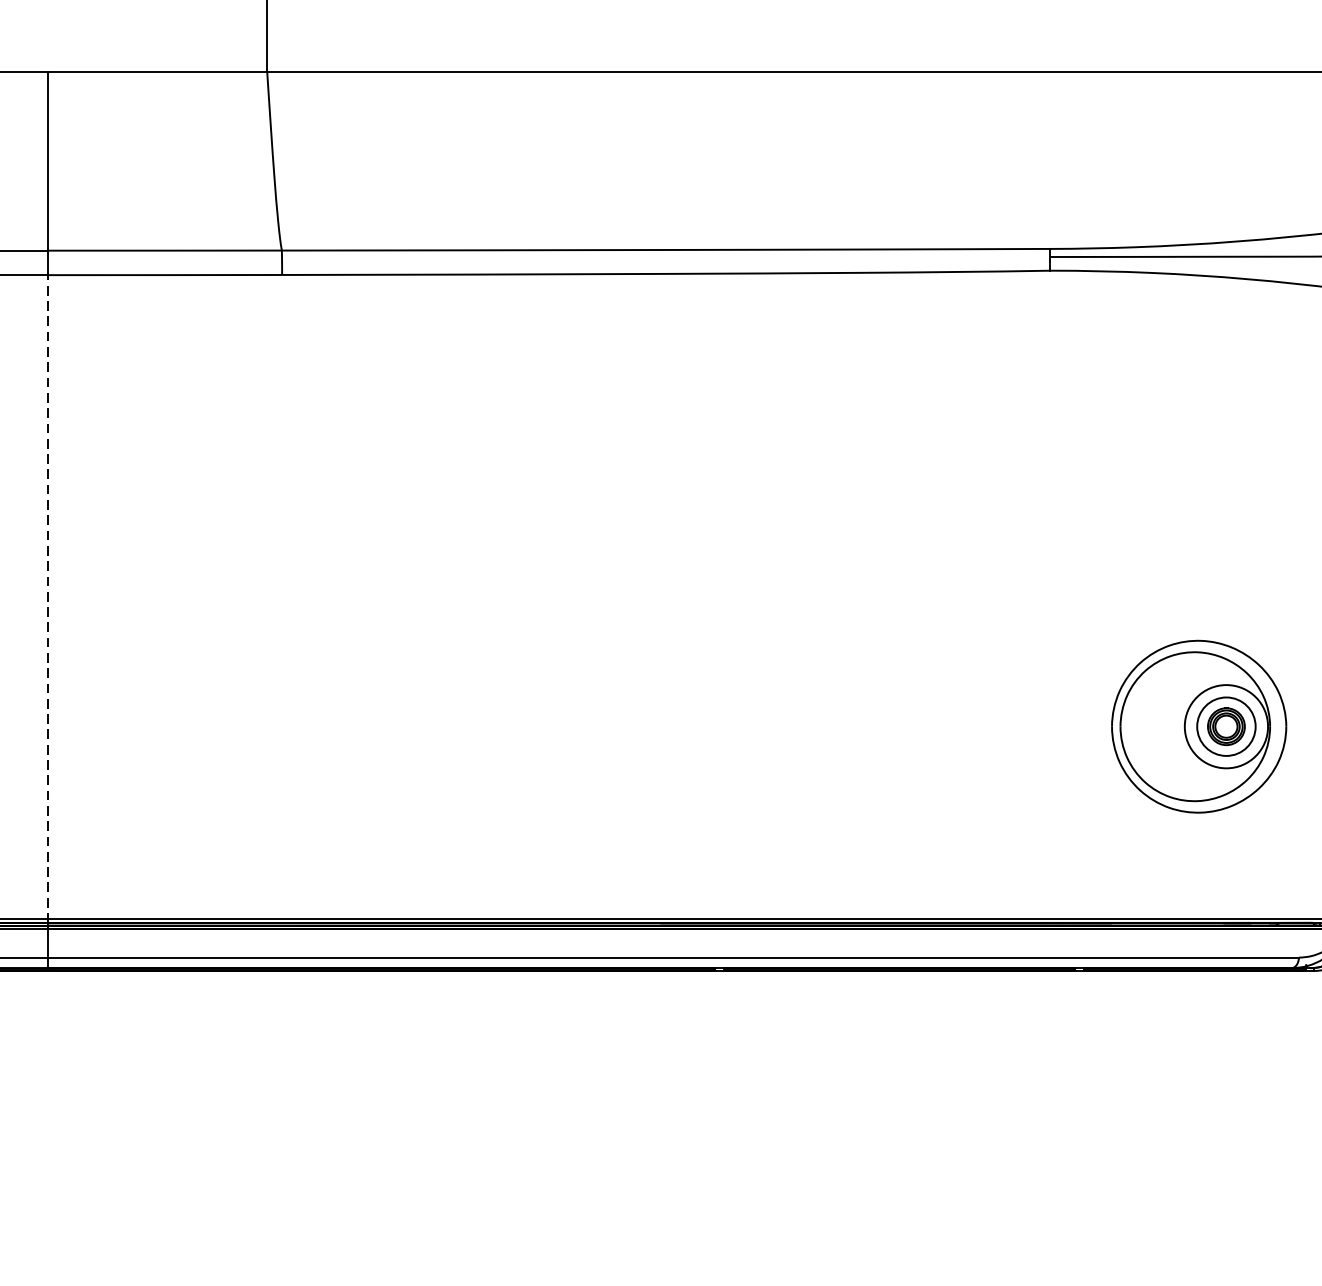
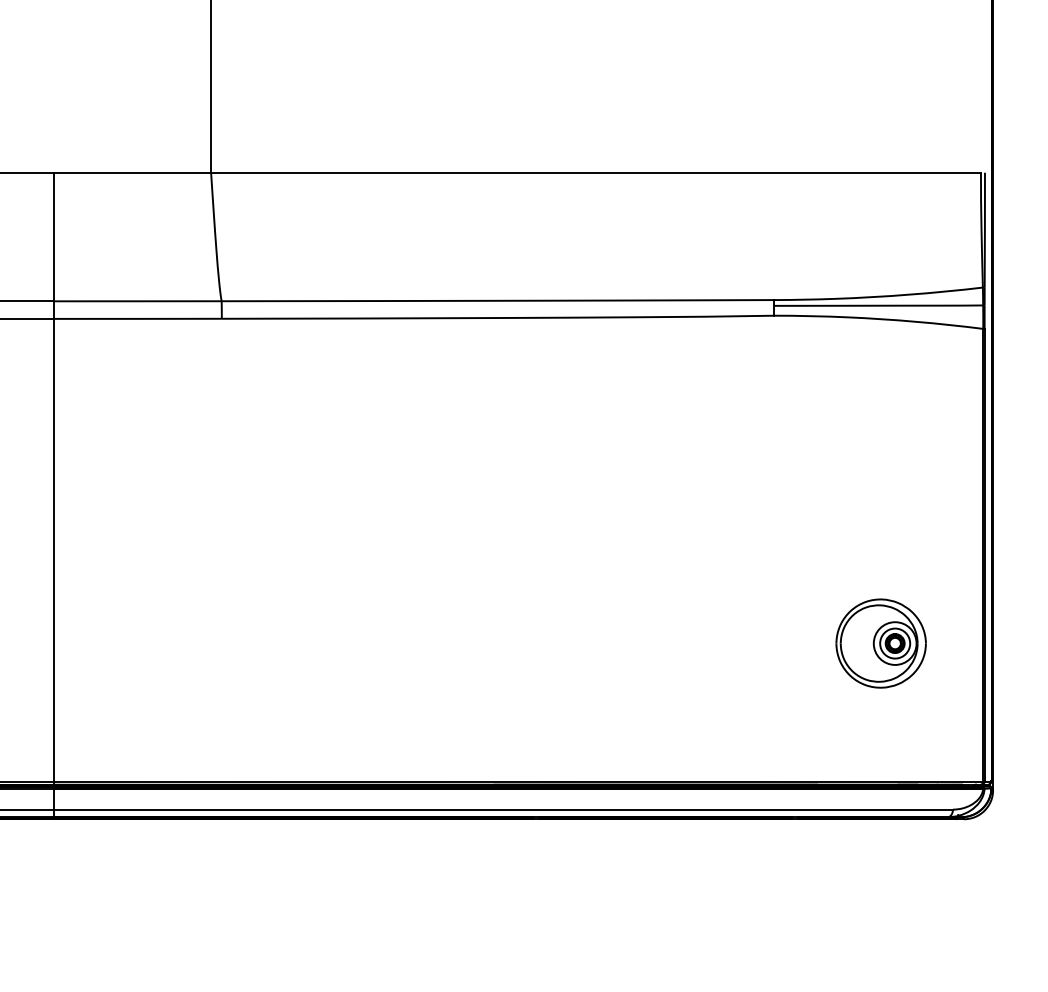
line: (48, 598) -> (53, 551), dashed -> solid
part: (1198, 726) -> (880, 643), size x0.71

